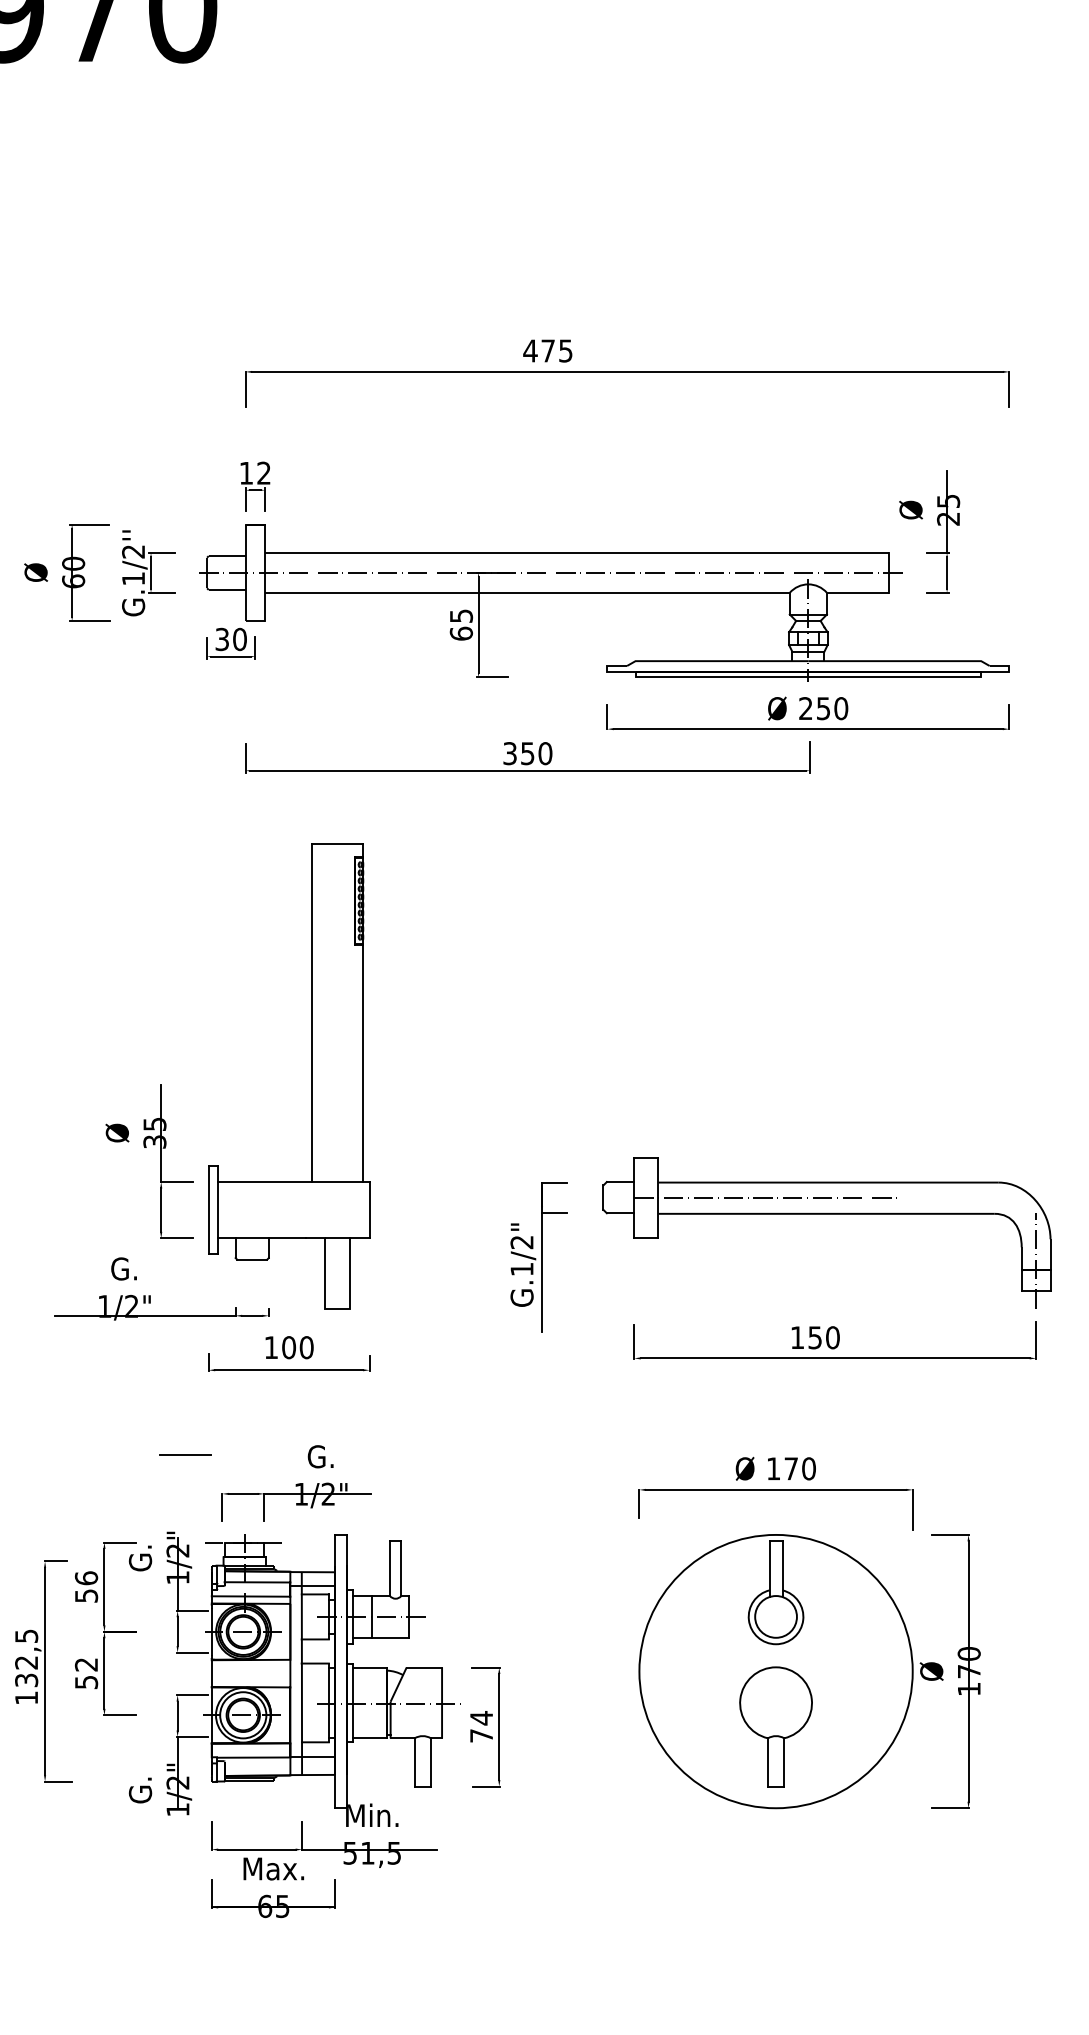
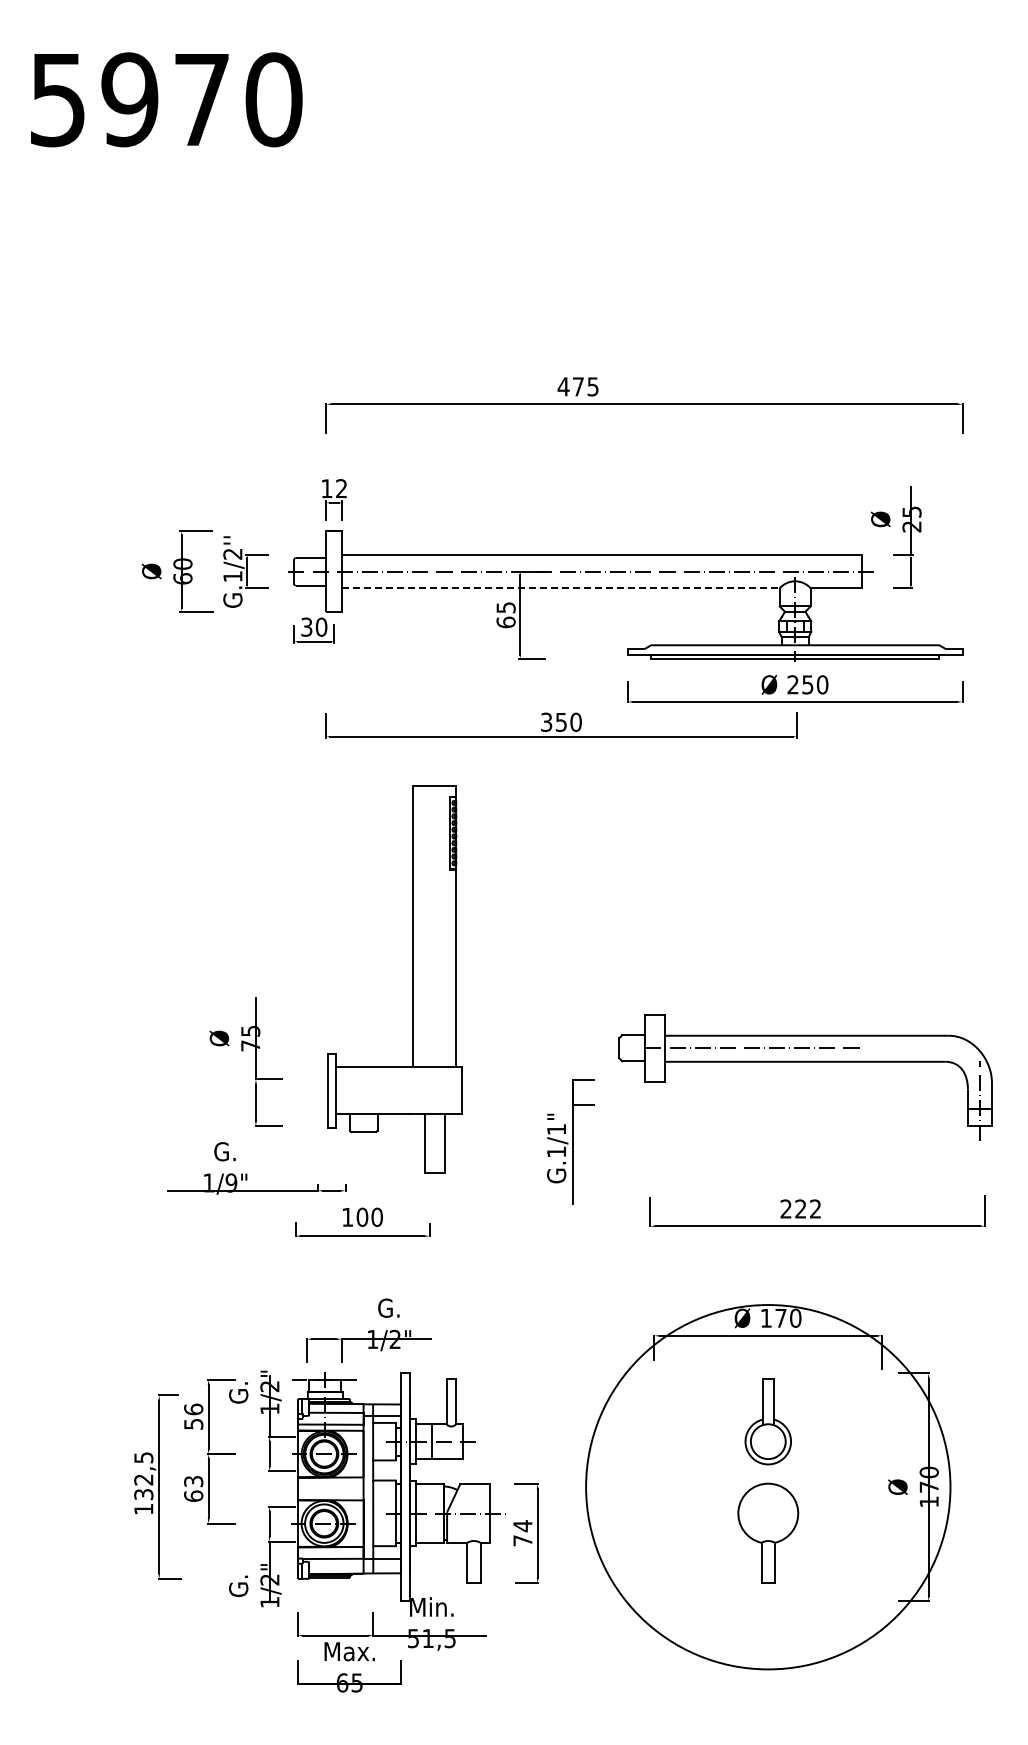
line: (527, 593) -> (561, 588), solid -> dashed
part: (310, 1076) -> (412, 979), moved
text: (154, 1141) -> (250, 1045), 35 -> 75
part: (826, 1214) -> (805, 1062), moved
text: (521, 1242) -> (556, 1129), G.1/2" -> G.1/1"
text: (131, 1305) -> (231, 1182), 1/2" -> 1/9"
text: (814, 1337) -> (800, 1208), 150 -> 222
line: (185, 1454) -> (276, 1306), removed
circle: (776, 1671) -> (768, 1487), size x1.6
text: (86, 1673) -> (193, 1488), 52 -> 63

